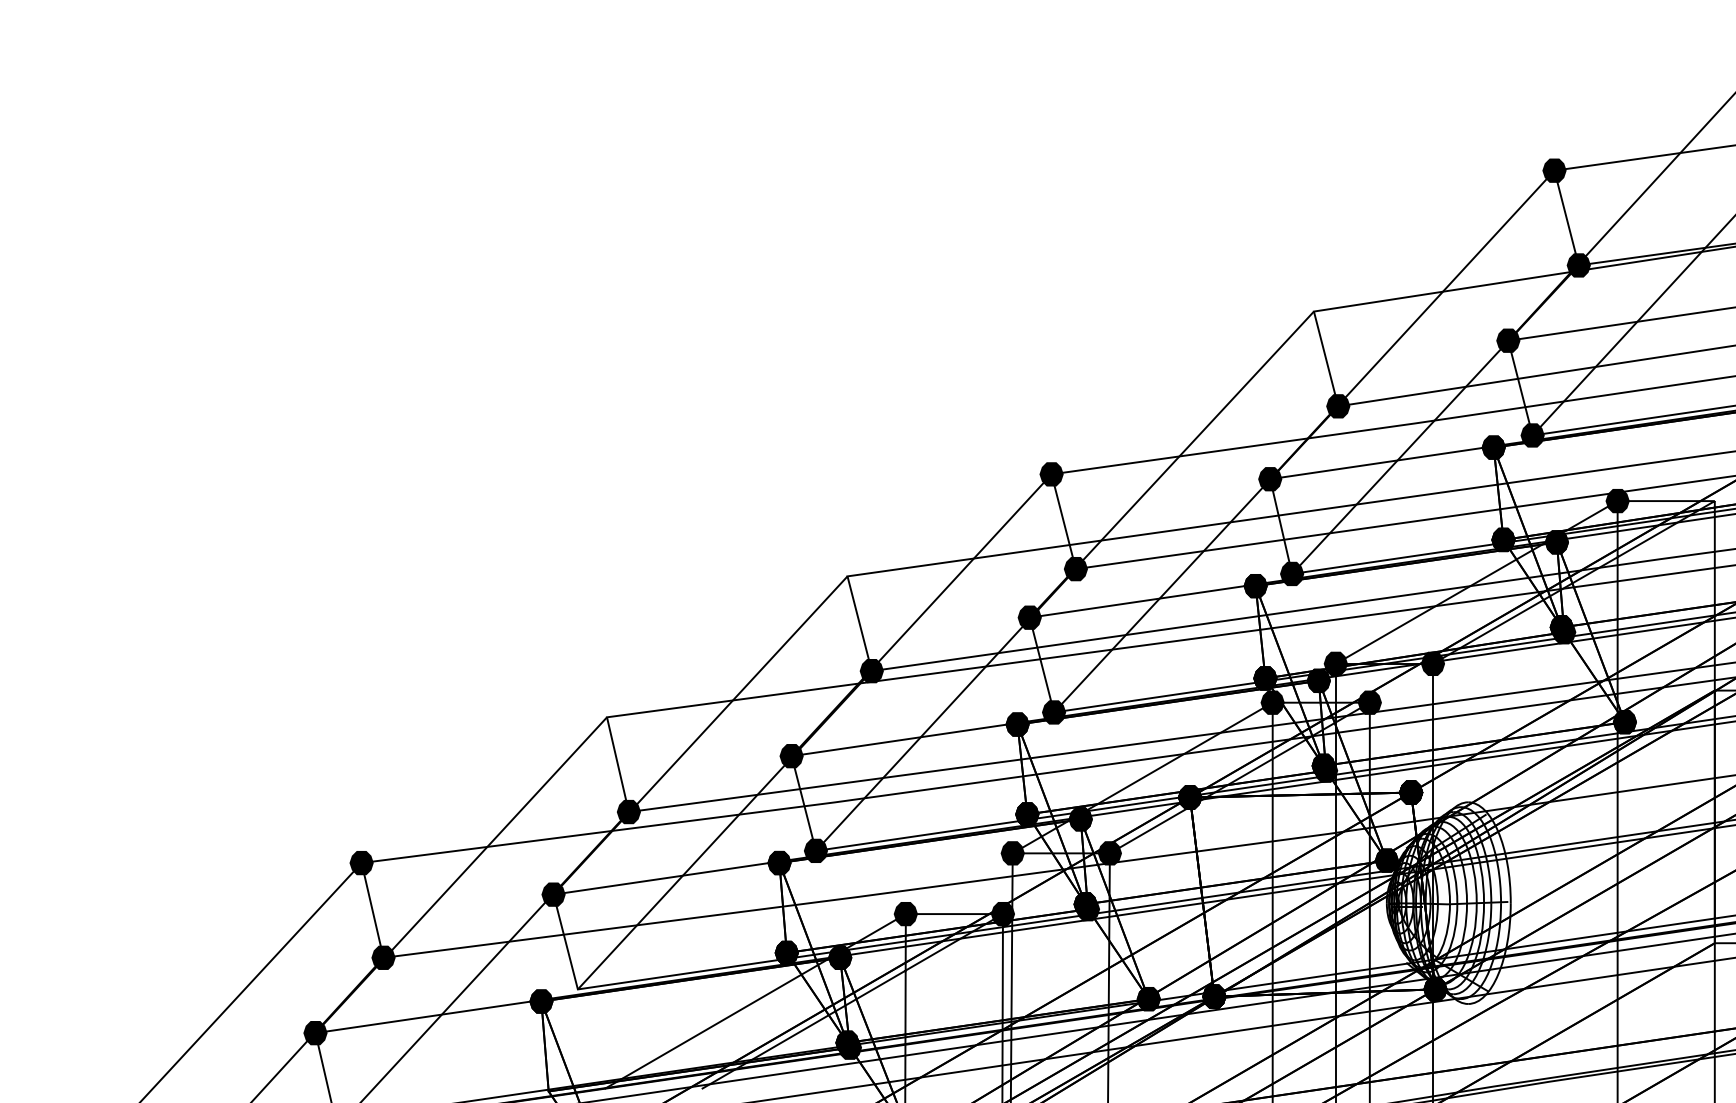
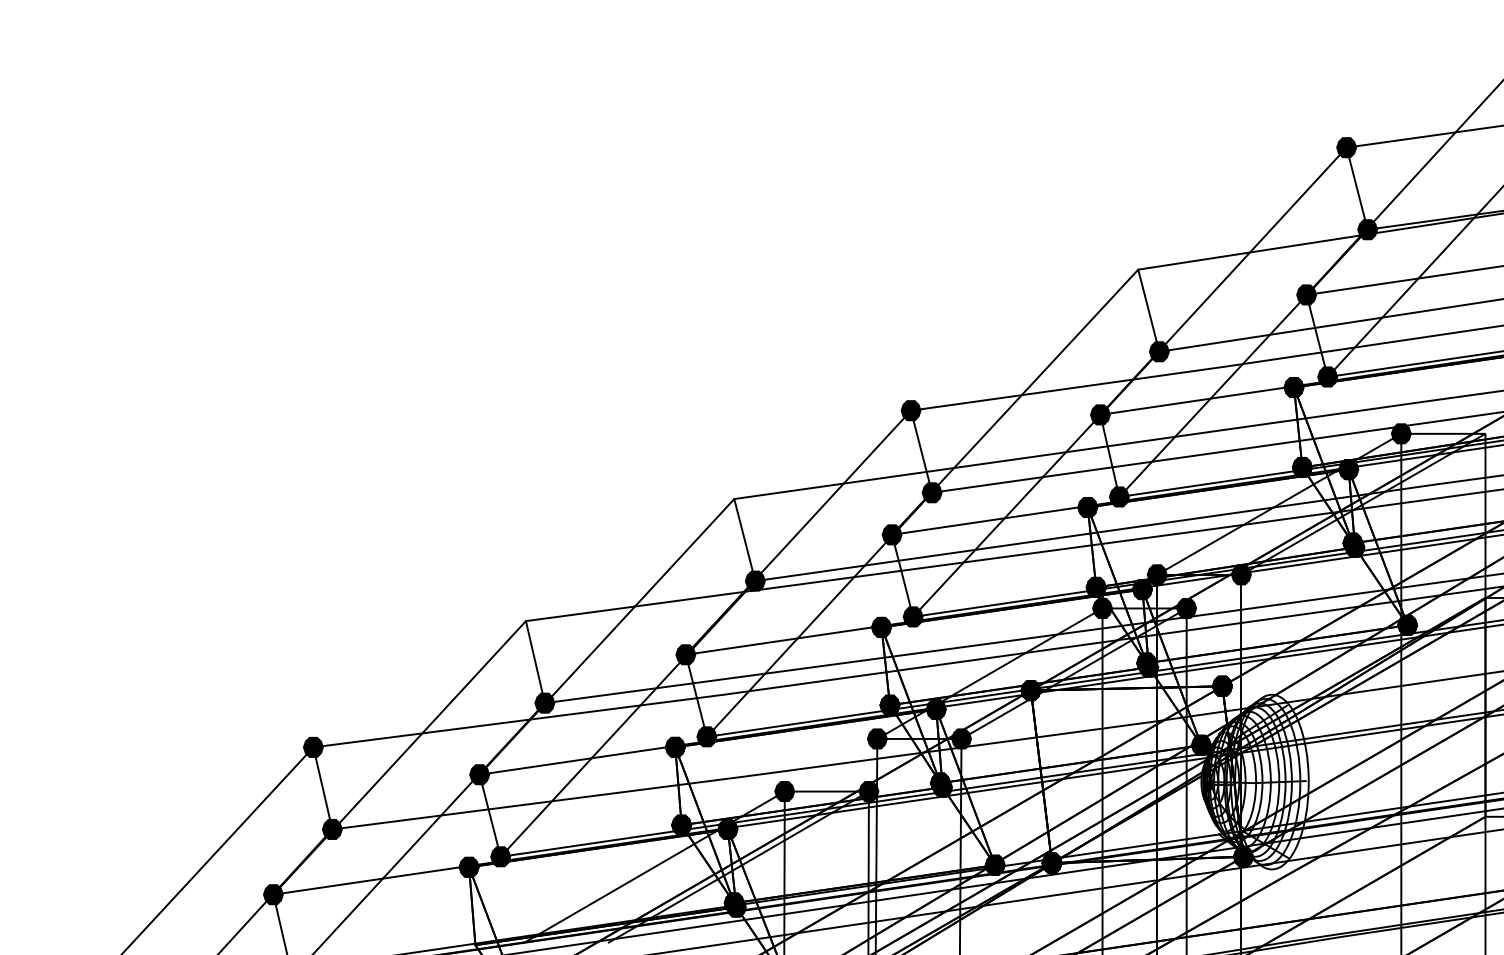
fill: (577, 989) -> (500, 856), added

